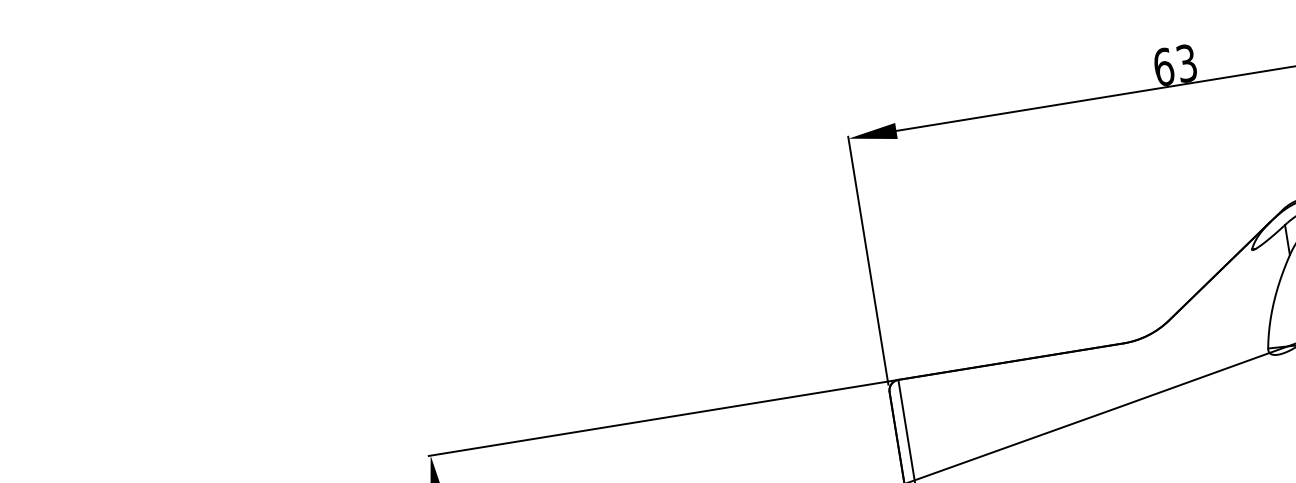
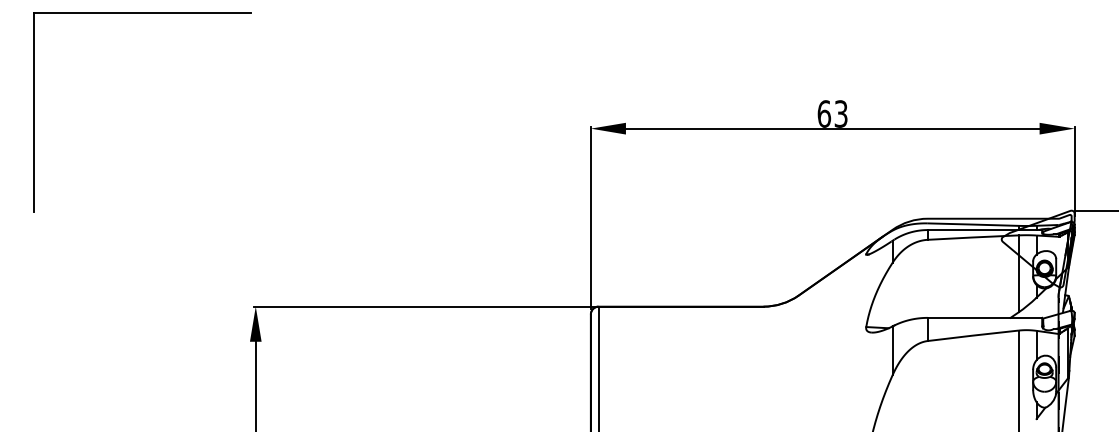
part: (211, 80) -> (142, 13), added

